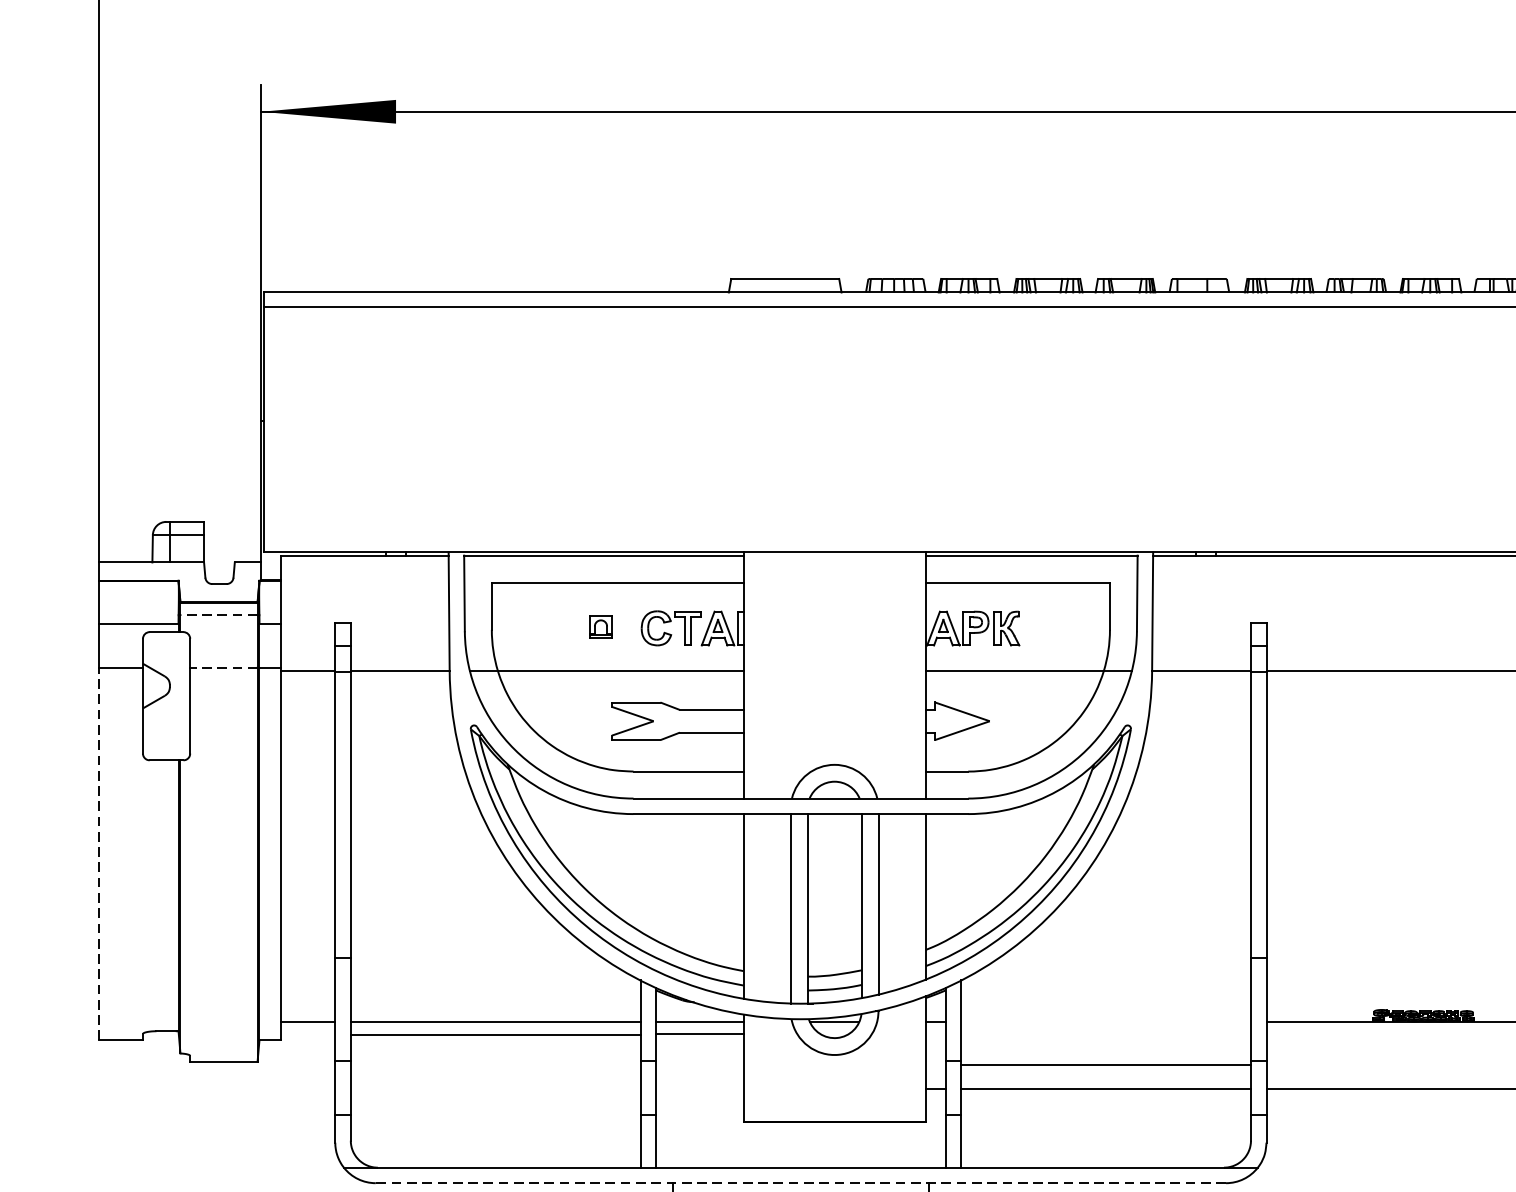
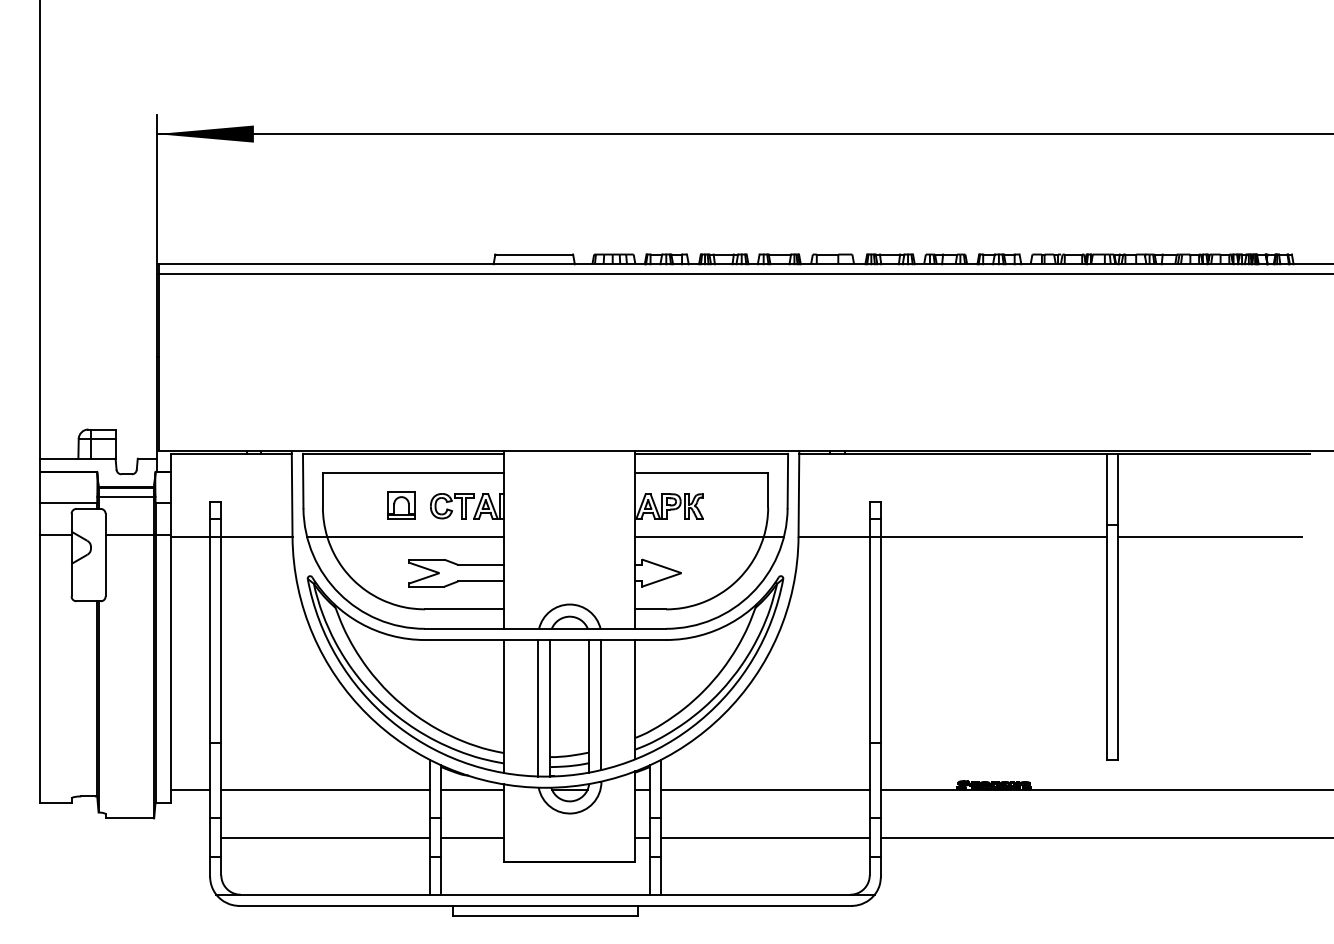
line: (219, 614) -> (126, 496), dashed -> solid
part: (600, 627) -> (401, 505), size x1.67
line: (223, 667) -> (129, 534), dashed -> solid
line: (99, 853) -> (40, 668), dashed -> solid
line: (699, 1034) -> (472, 838), moved
line: (495, 1035) -> (325, 838), moved
line: (1106, 1064) -> (765, 789), moved
line: (800, 1182) -> (545, 905), dashed -> solid

